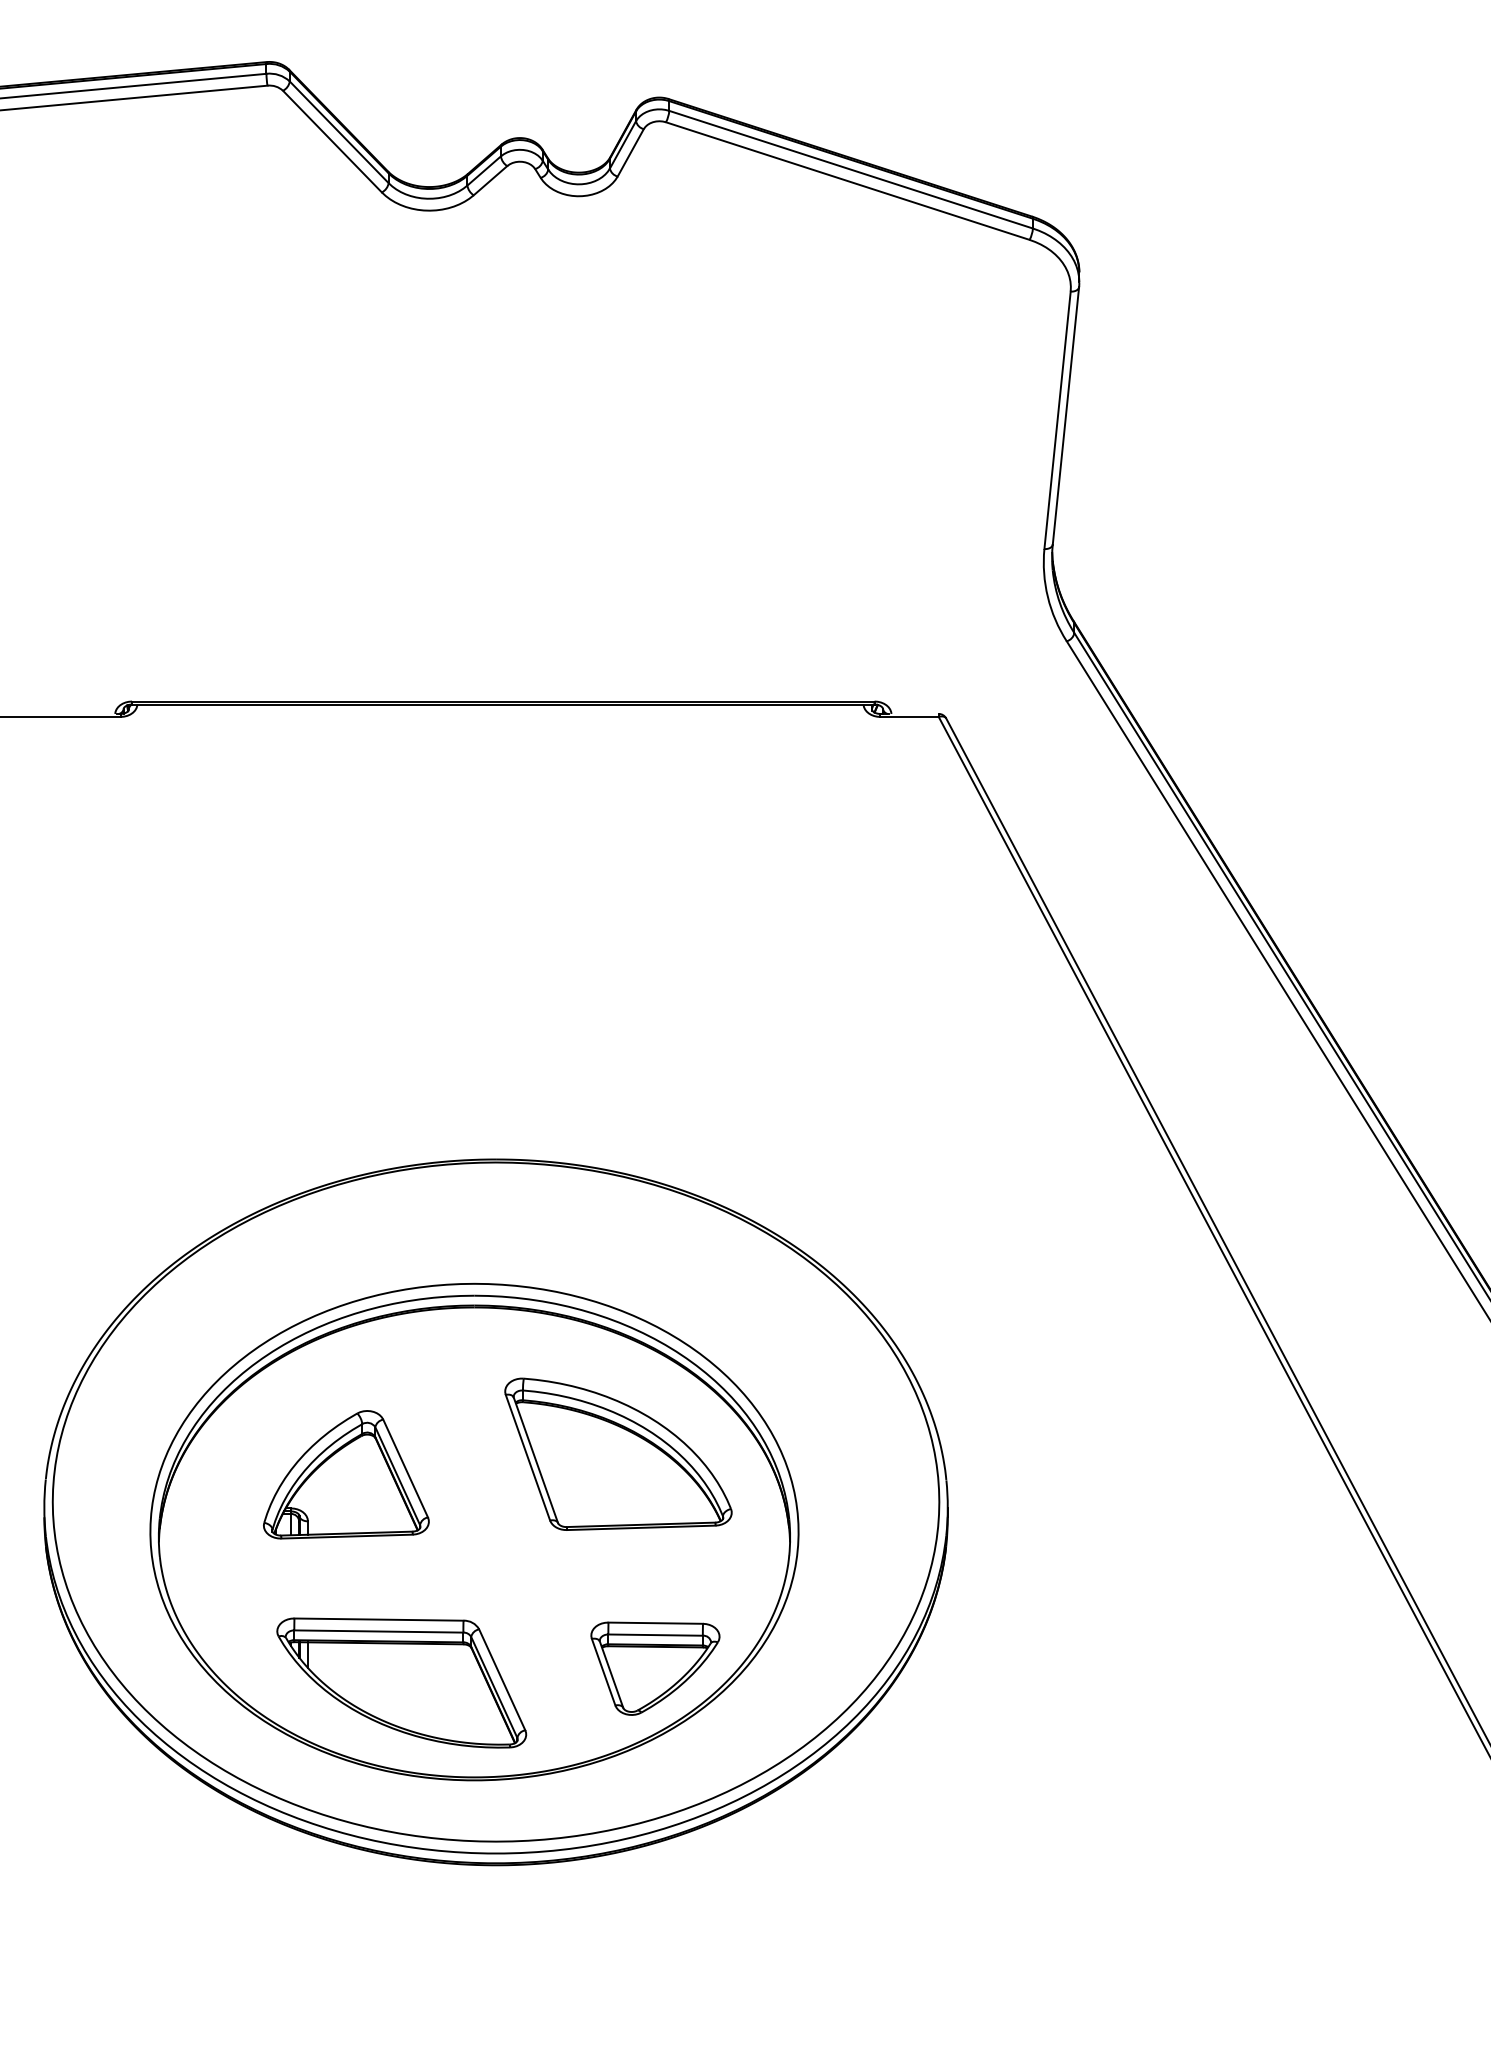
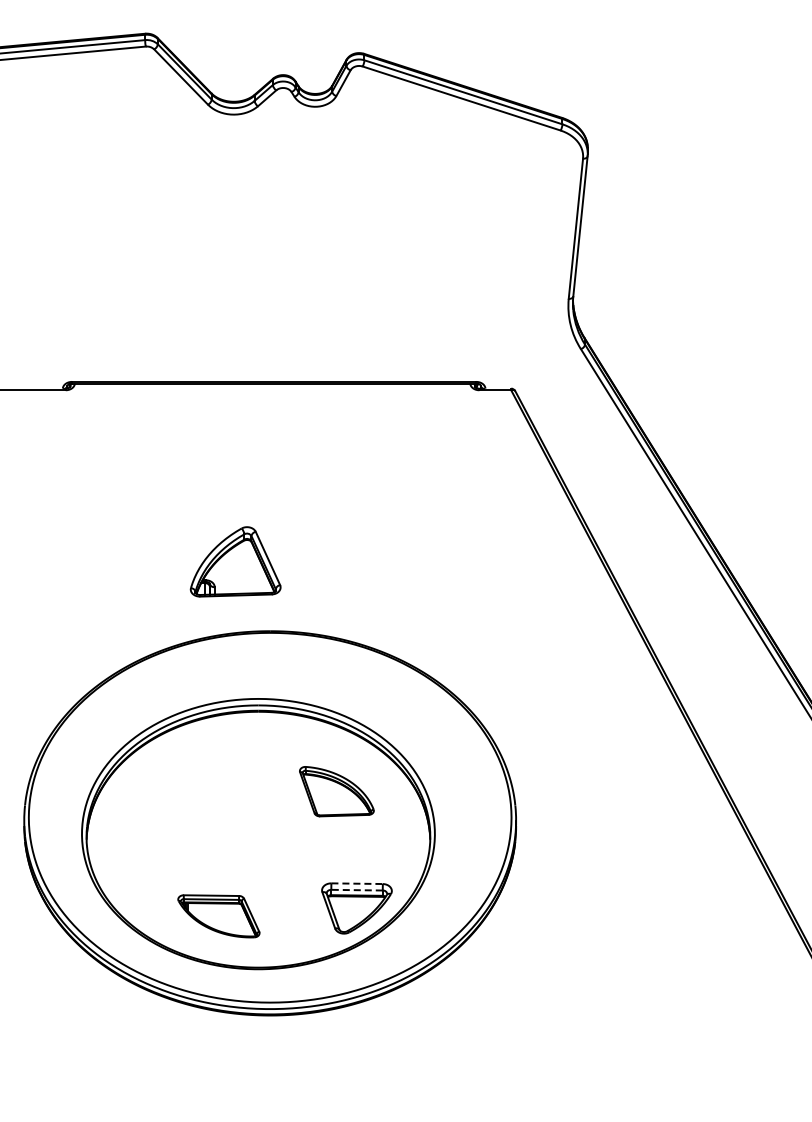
part: (617, 1453) -> (336, 791), size x0.6
part: (346, 1474) -> (235, 561), moved
line: (656, 1622) -> (357, 883), solid -> dashed
line: (656, 1635) -> (357, 890), solid -> dashed
part: (401, 1683) -> (218, 916), size x0.6

